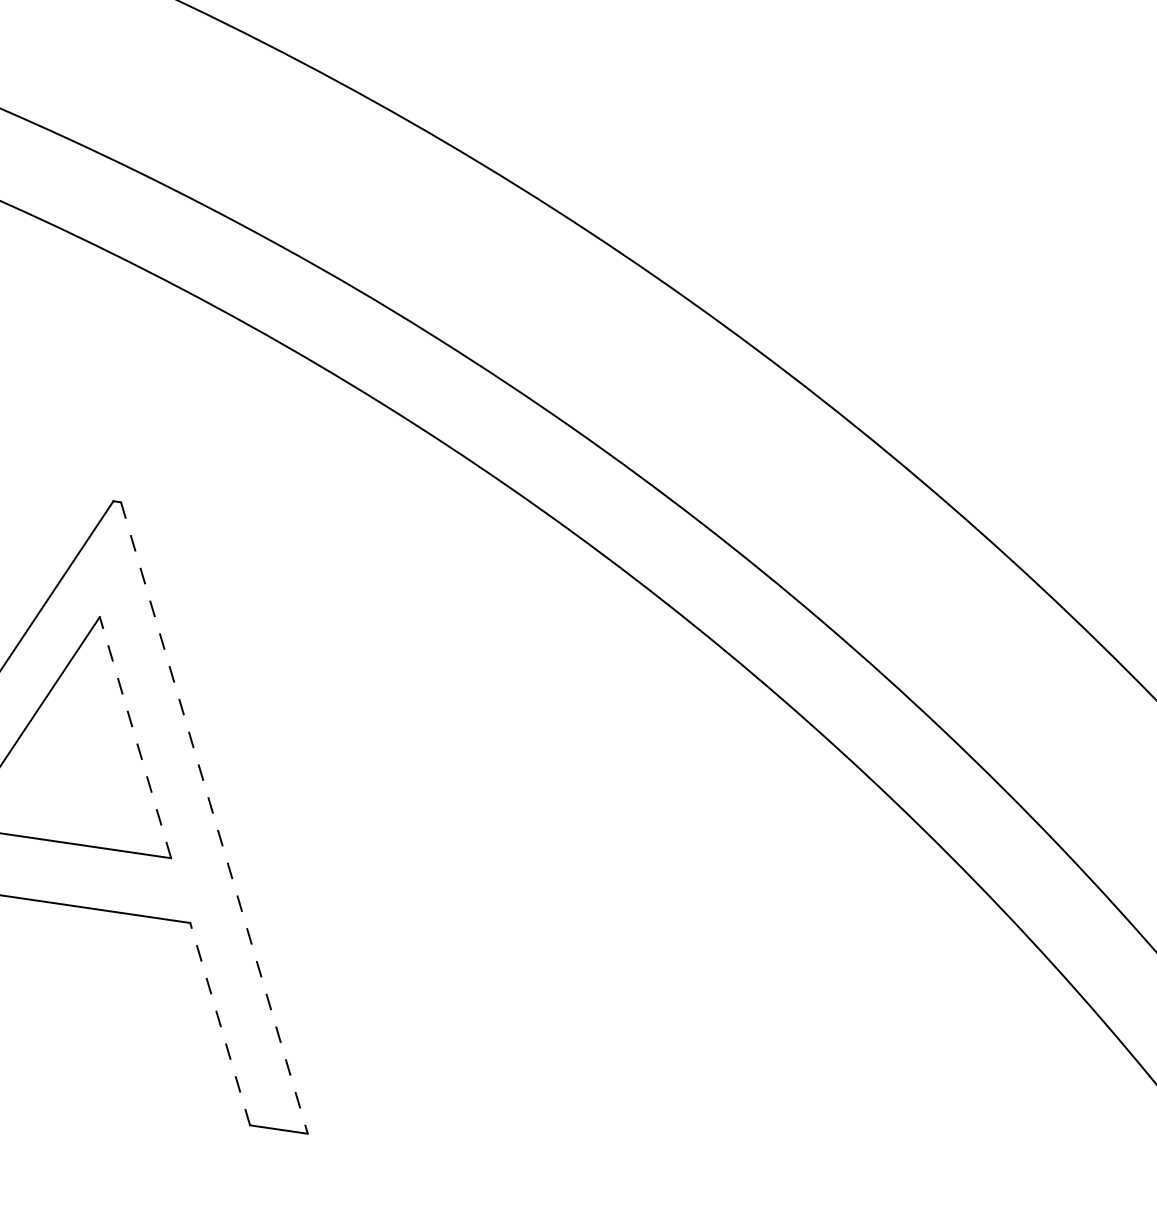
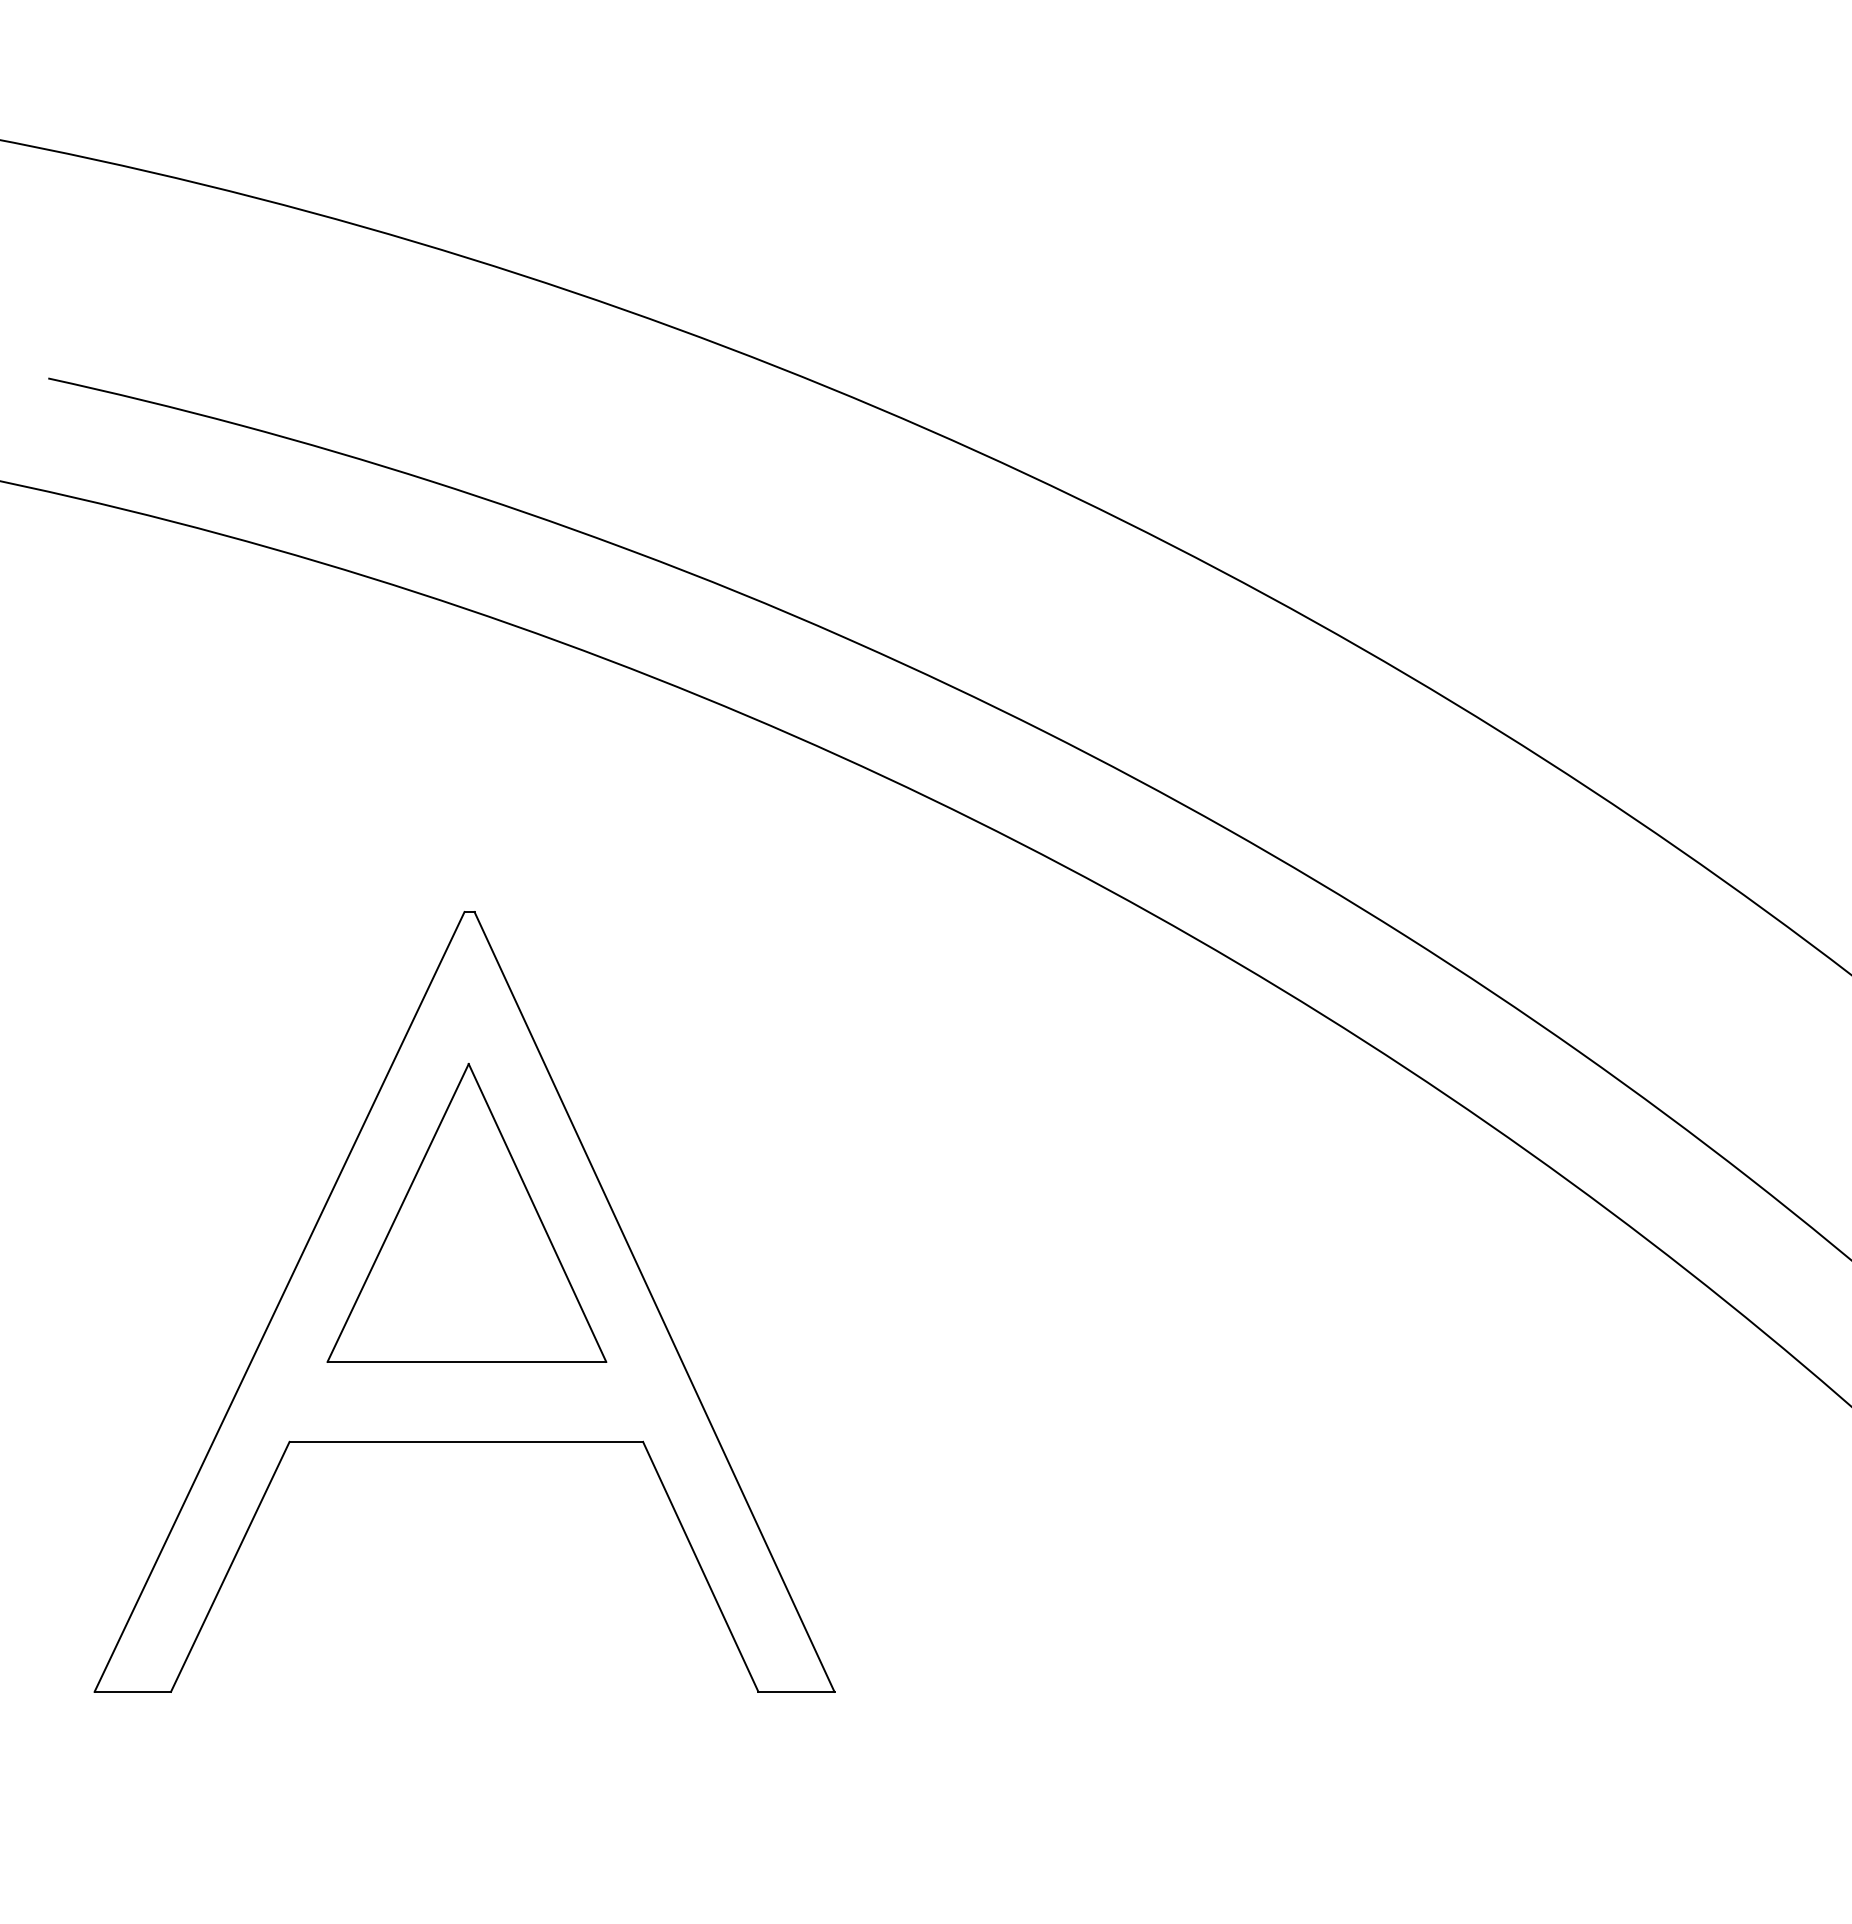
line: (135, 737) -> (537, 1212), dashed -> solid
line: (214, 818) -> (654, 1302), dashed -> solid
line: (220, 1023) -> (700, 1566), dashed -> solid

